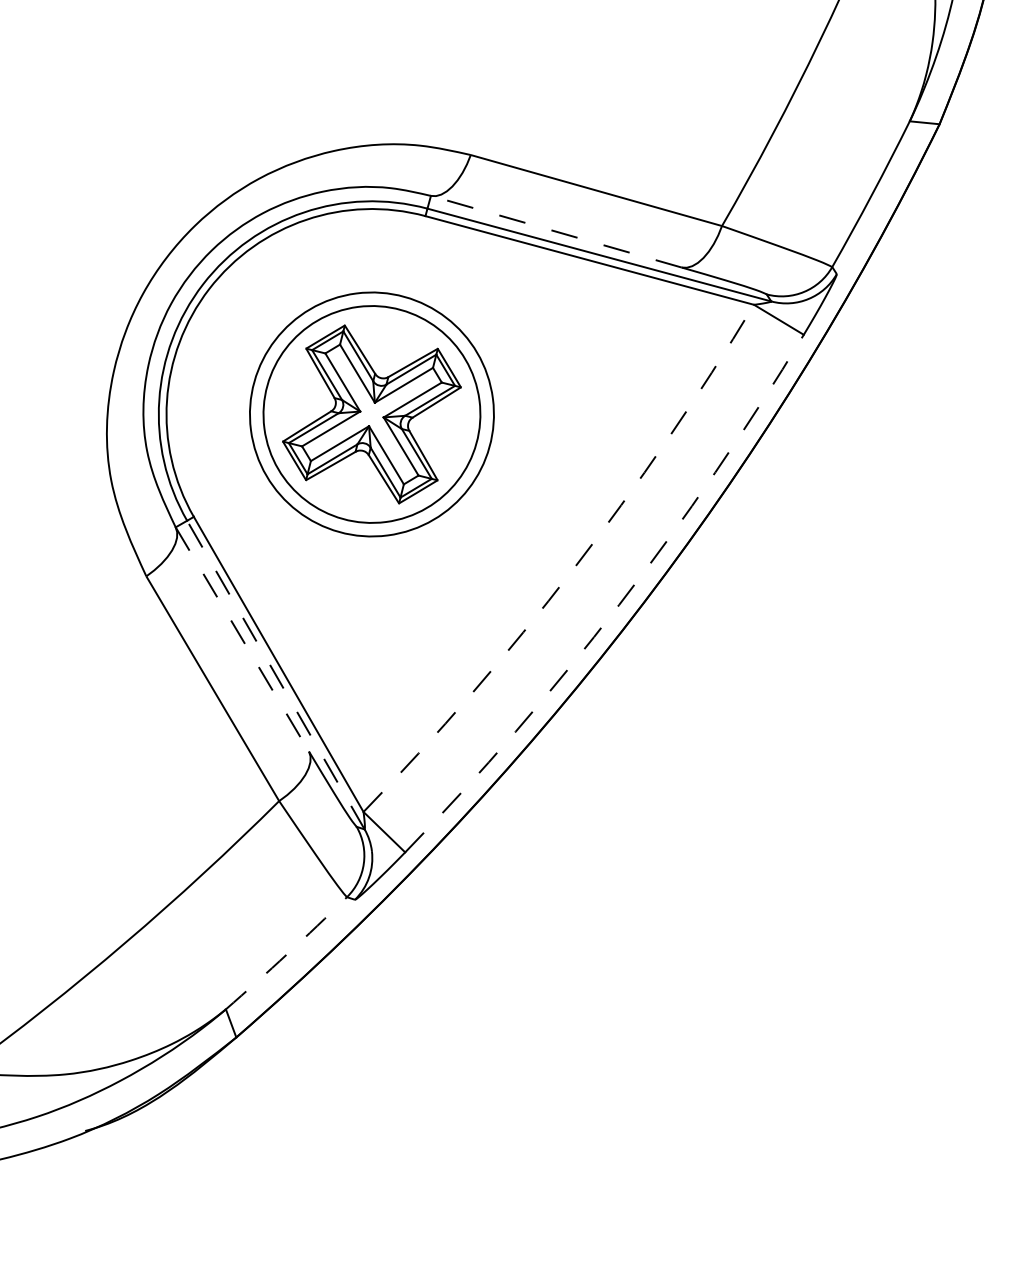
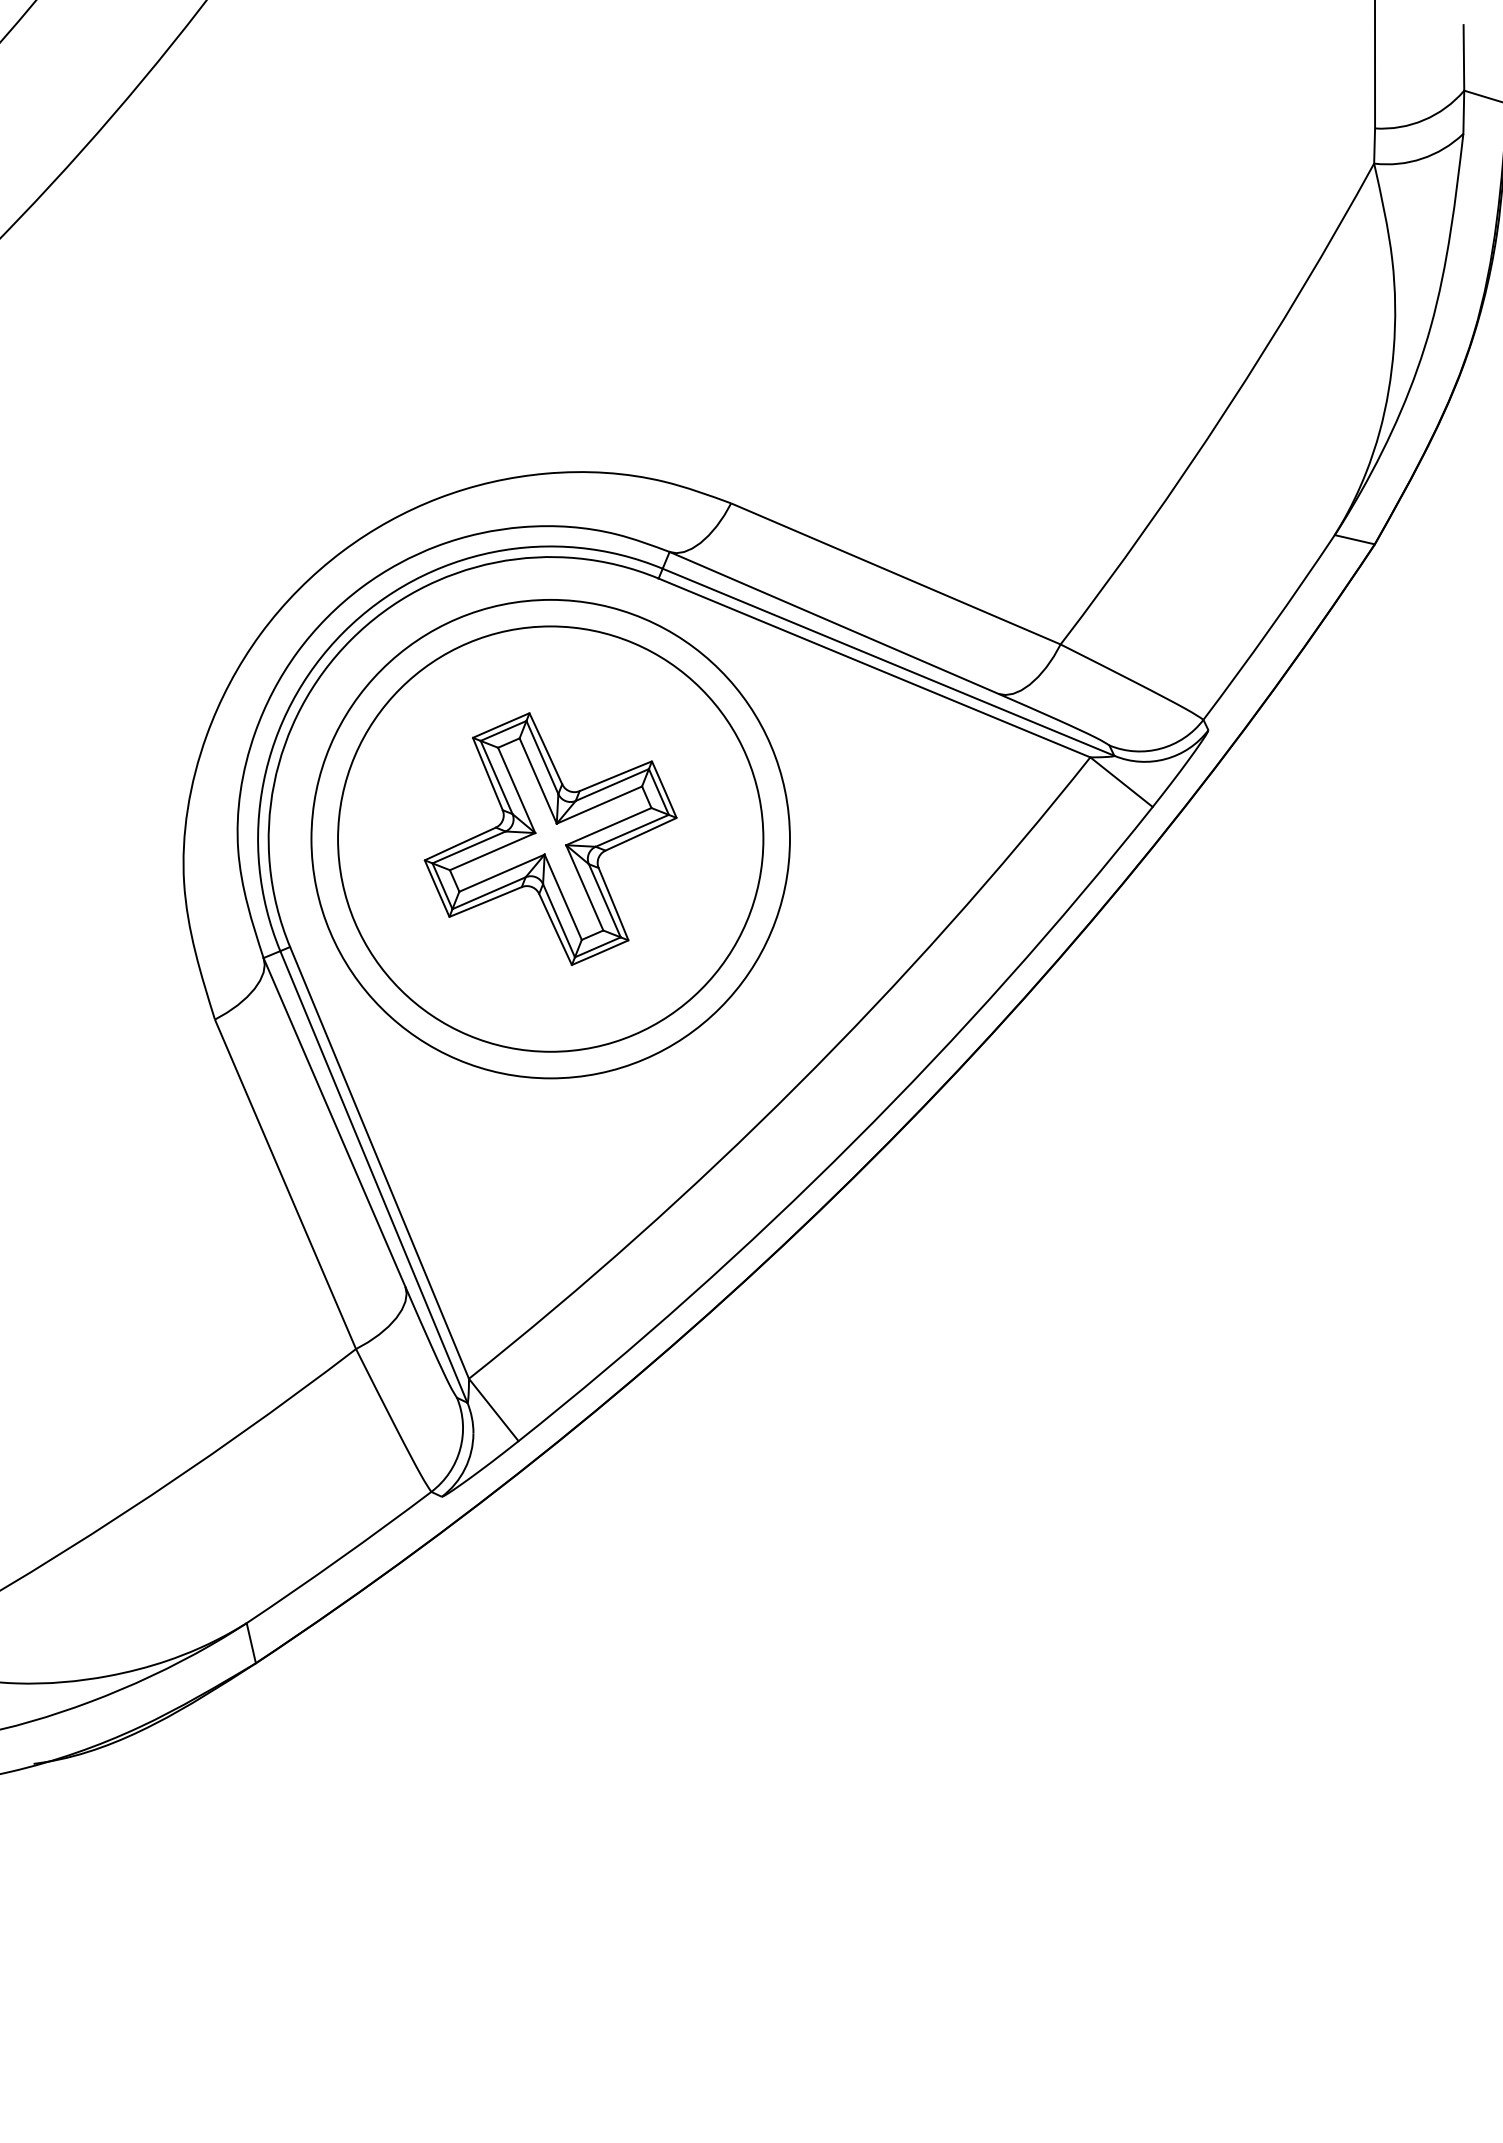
line: (555, 231) -> (833, 622), dashed -> solid
circle: (371, 414) -> (550, 838), size x1.43
circle: (371, 414) -> (550, 838), size x1.43
arc: (573, 569) -> (797, 1085), dashed -> solid
arc: (619, 605) -> (853, 1142), dashed -> solid
line: (242, 639) -> (334, 1122), dashed -> solid
line: (275, 674) -> (373, 1176), dashed -> solid
arc: (287, 953) -> (340, 1558), dashed -> solid

